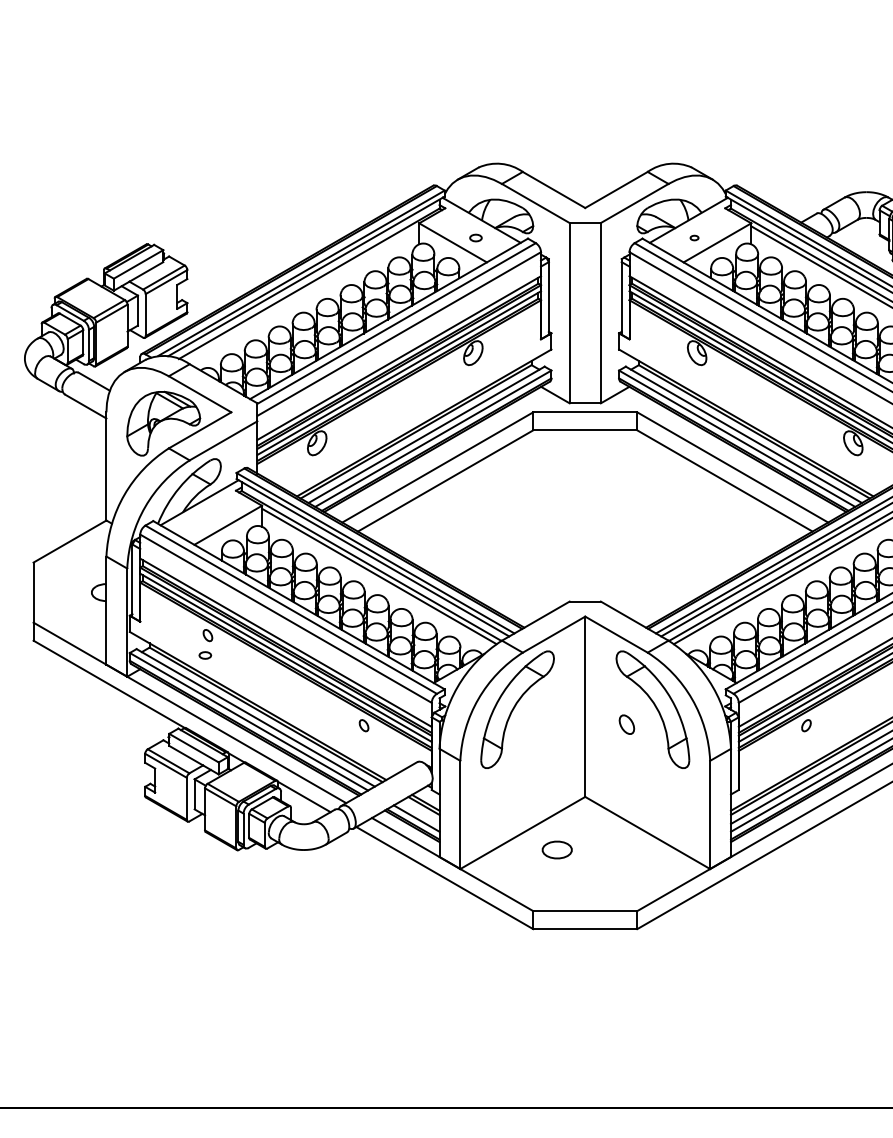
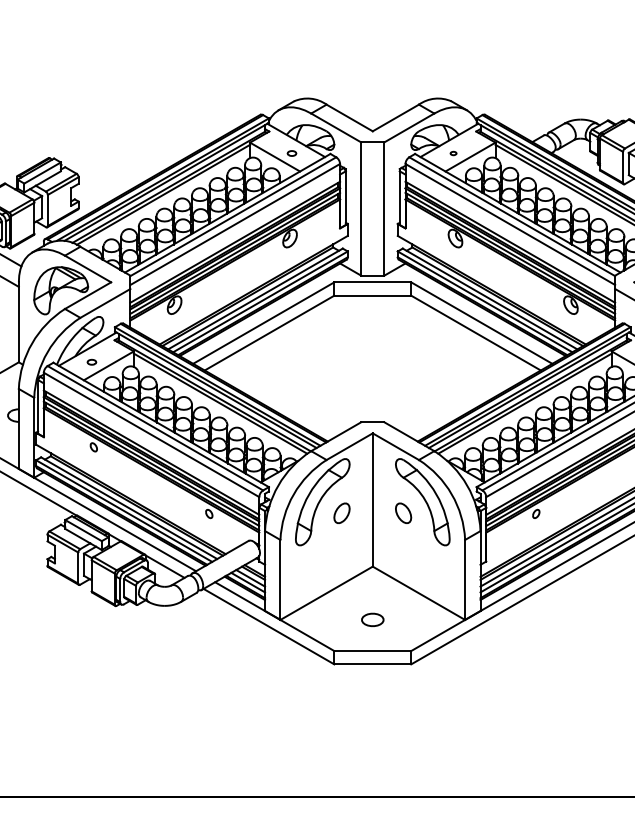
line: (301, 293) -> (163, 194), added
part: (205, 655) -> (92, 362), moved
part: (543, 724) -> (341, 513), added
part: (626, 724) -> (403, 513), size x1.43
line: (419, 812) -> (250, 578), added
part: (556, 849) -> (372, 619), moved

